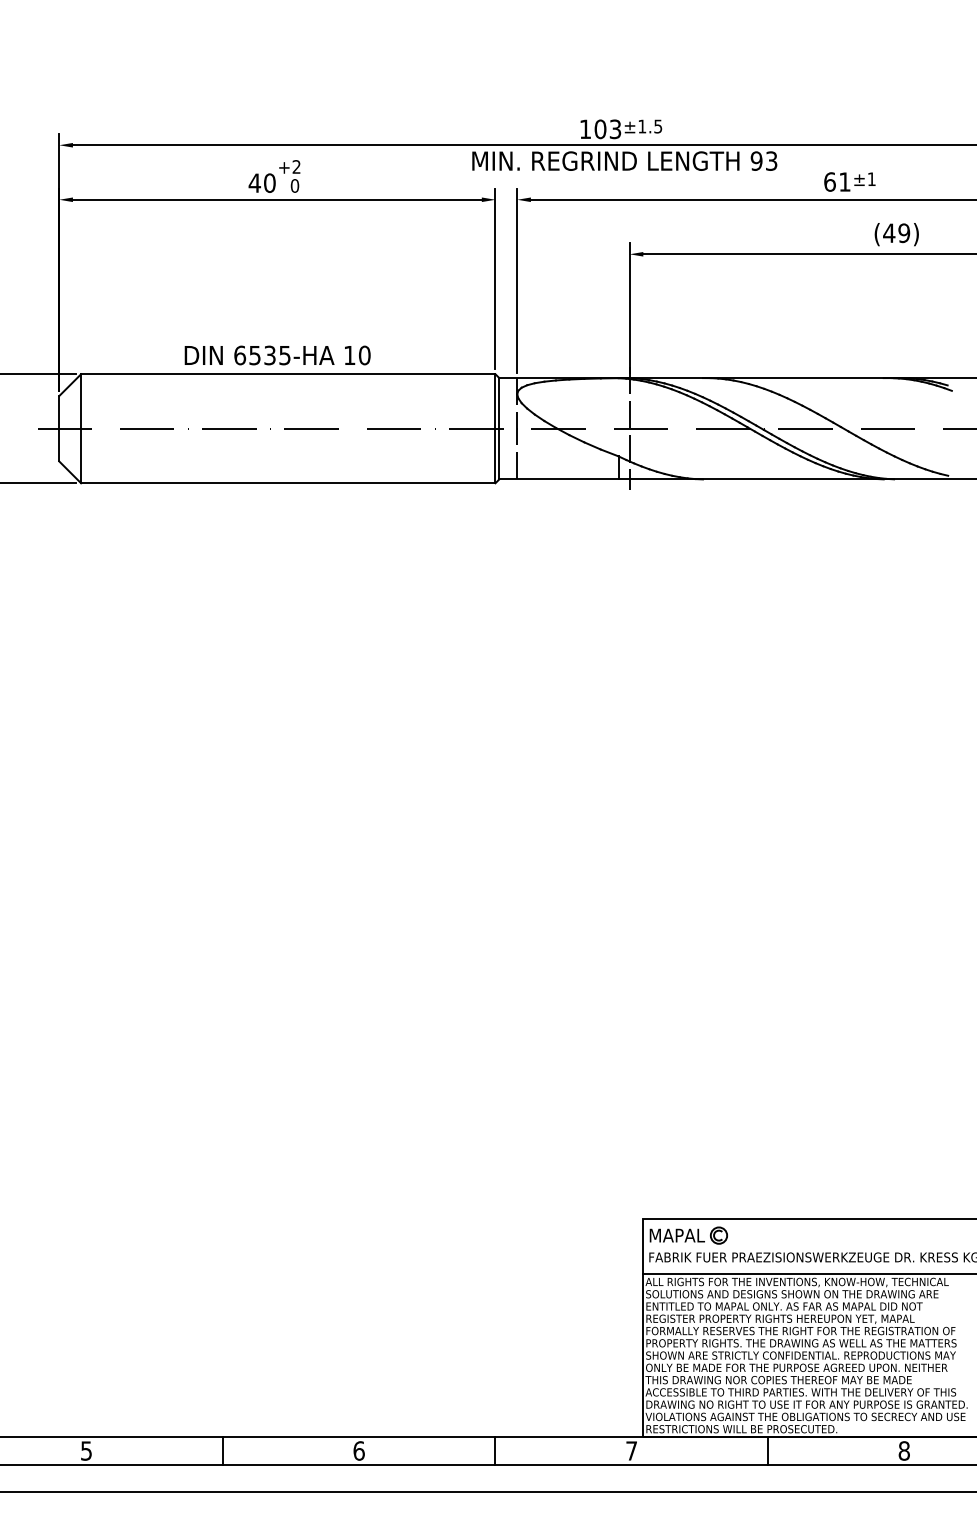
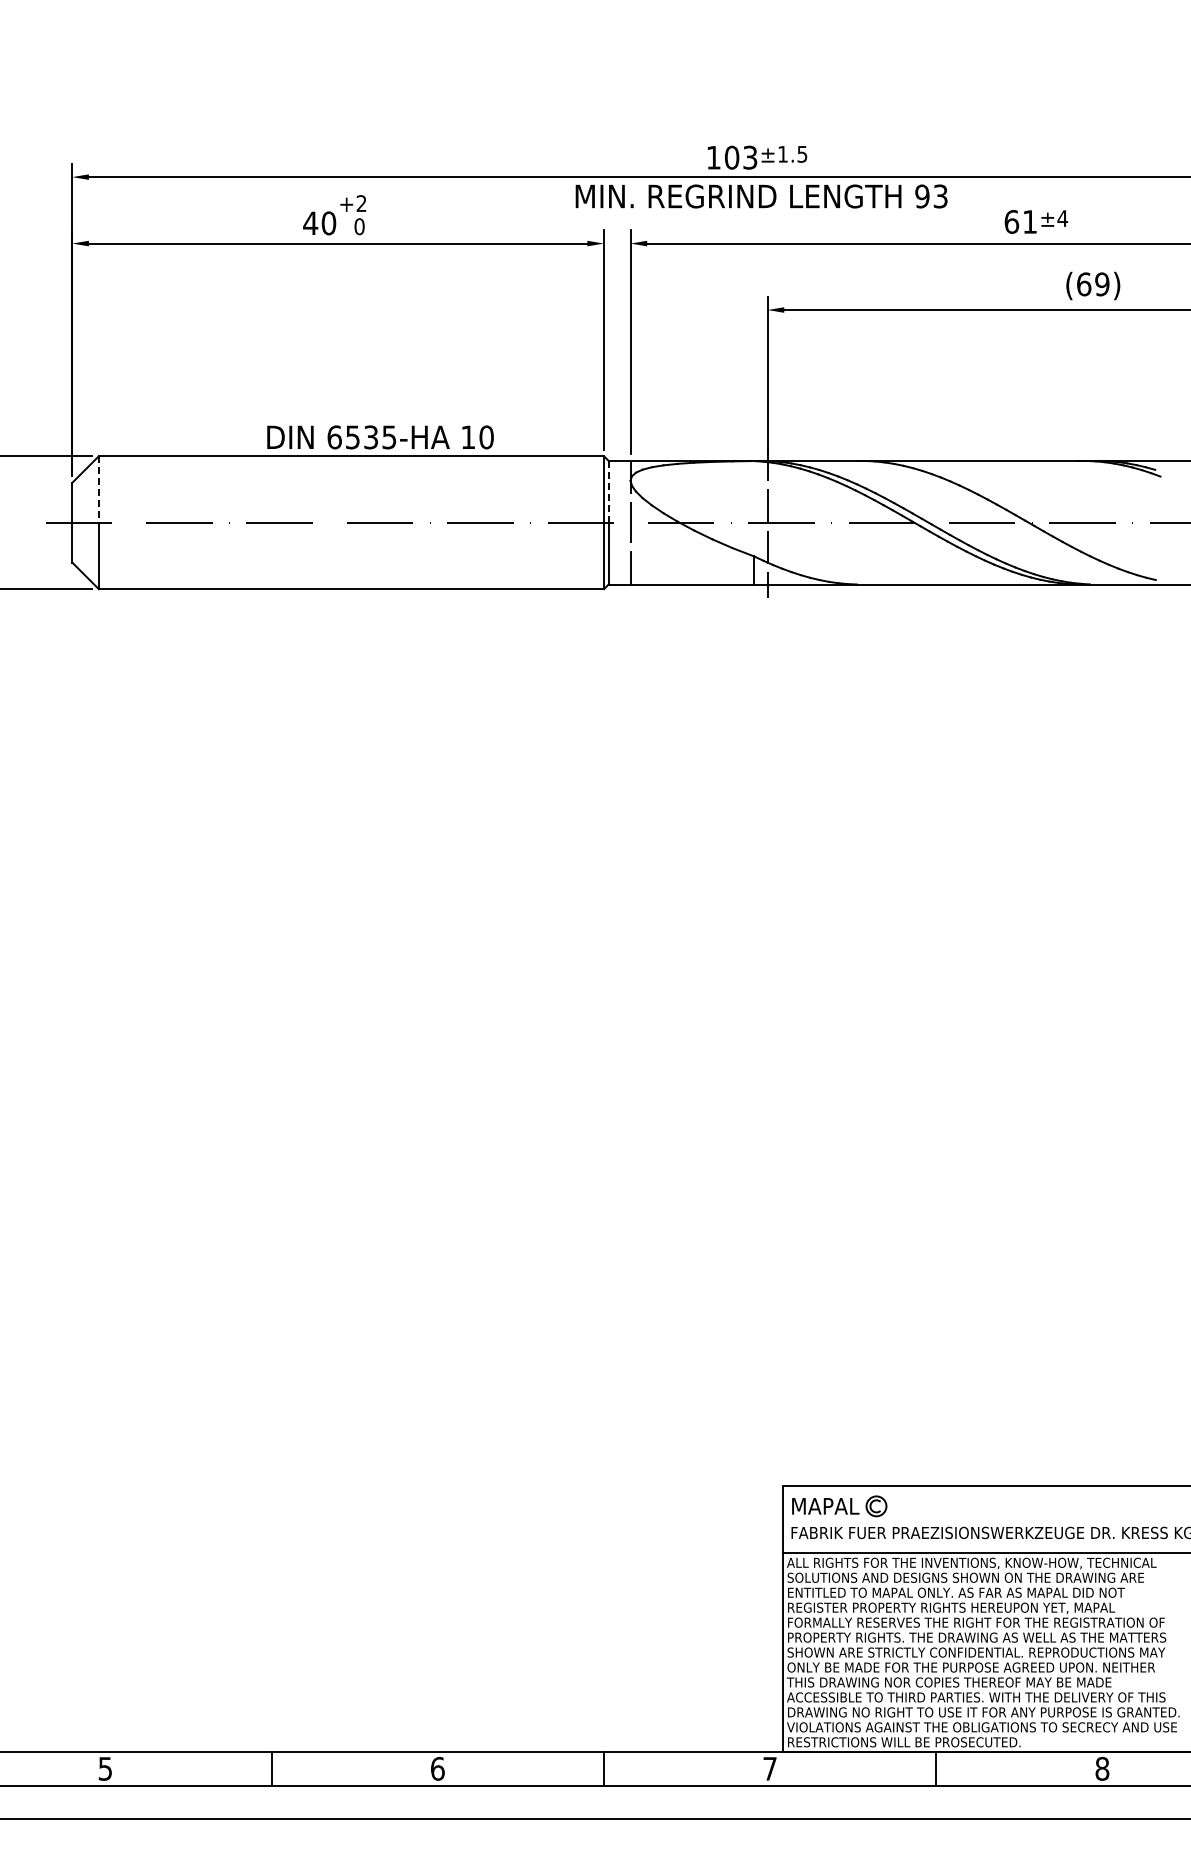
text: (871, 179) -> (1062, 218), ±1 -> ±4
text: (888, 233) -> (1083, 284), (49) -> (69)
text: (277, 355) -> (380, 437), moved
line: (80, 401) -> (98, 489), solid -> dashed
line: (499, 403) -> (608, 491), solid -> dashed

